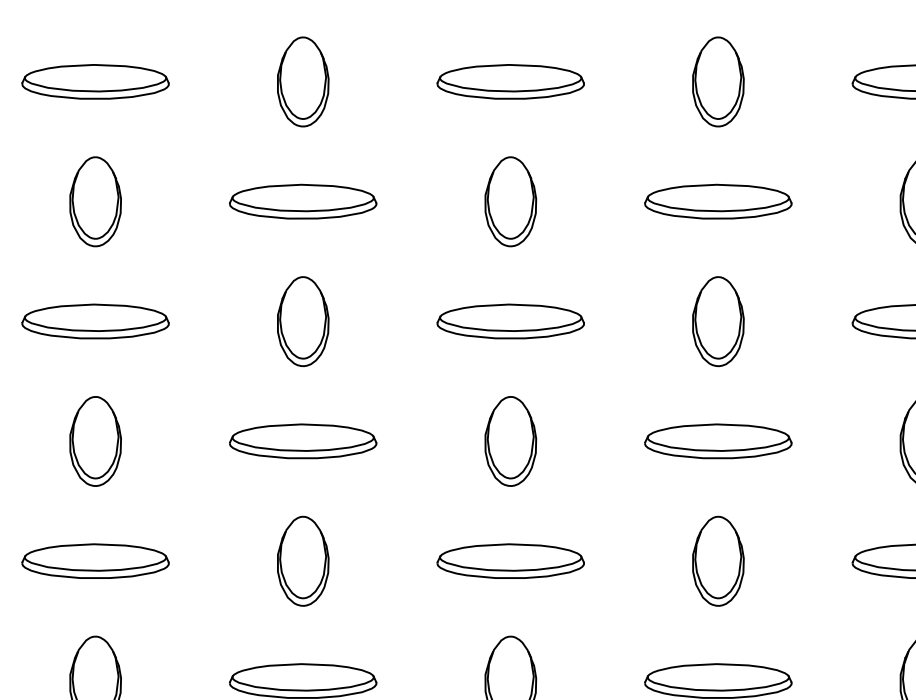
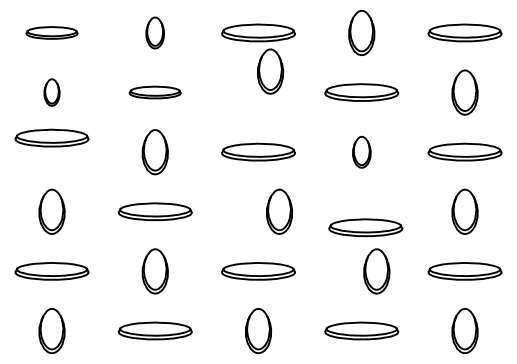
part: (94, 80) -> (51, 32), size x0.7
part: (301, 80) -> (154, 32), size x0.7
part: (94, 201) -> (51, 92), size x0.6
part: (301, 201) -> (154, 92), size x0.7
part: (510, 201) -> (270, 71), moved
part: (94, 320) -> (51, 137), moved
part: (717, 322) -> (361, 152), size x0.7
part: (510, 440) -> (279, 211), moved
part: (717, 440) -> (365, 227), moved
part: (717, 561) -> (376, 271), moved

